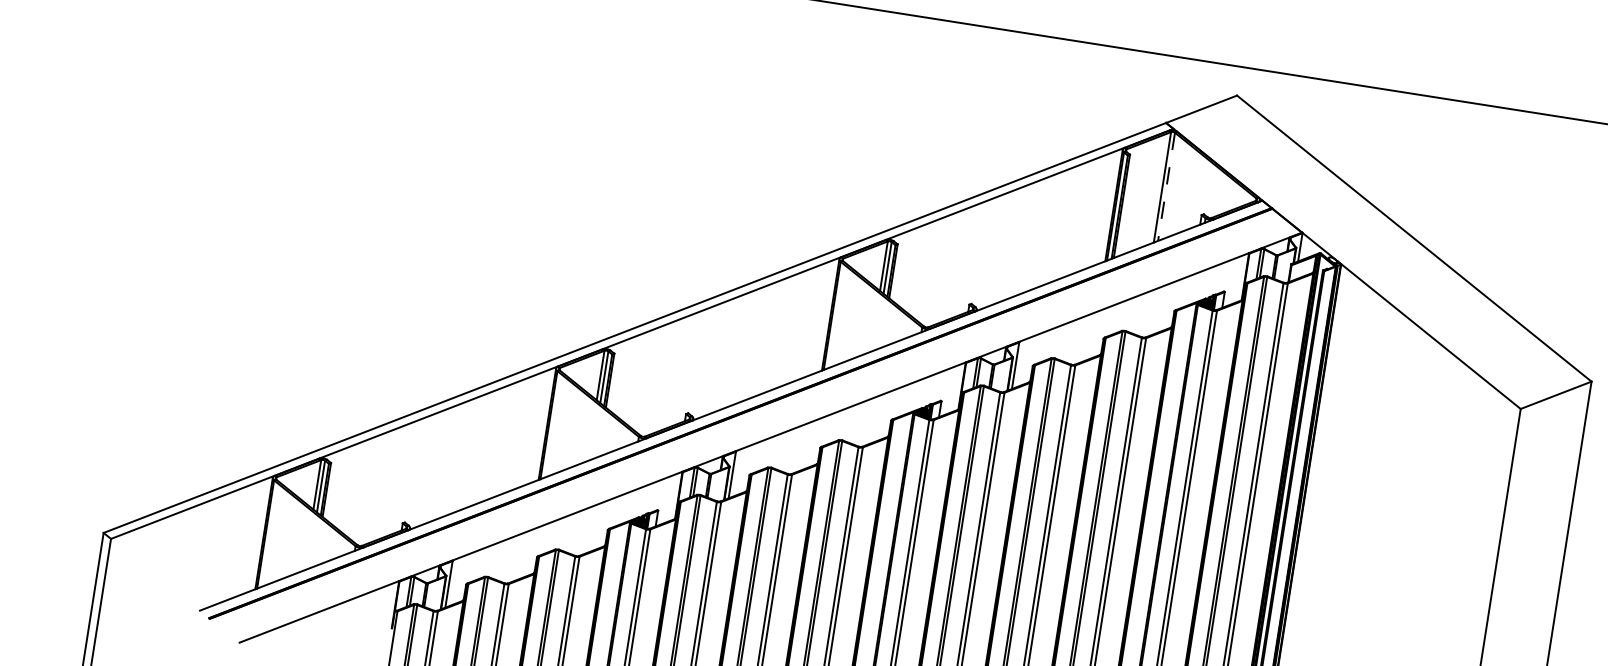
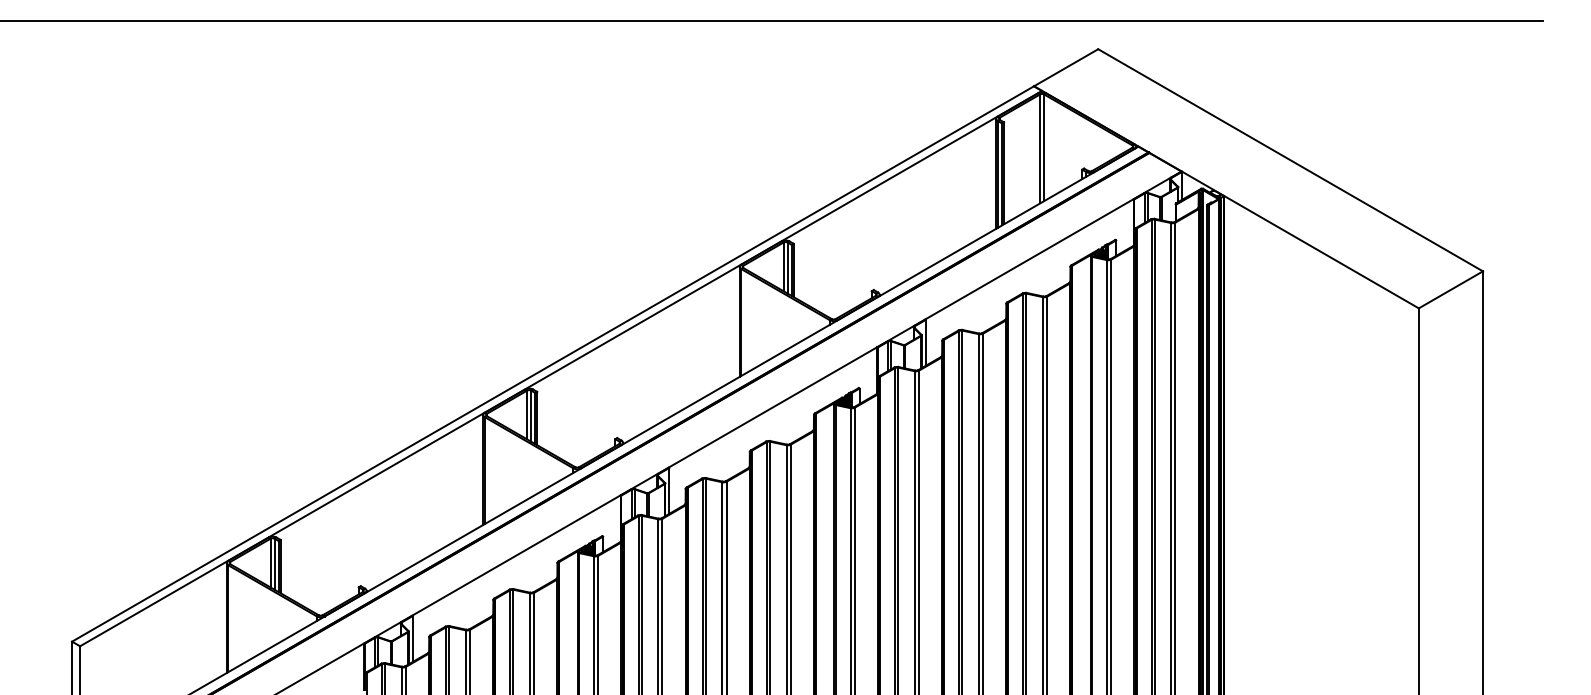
line: (1166, 187) -> (1044, 148), dashed -> solid

